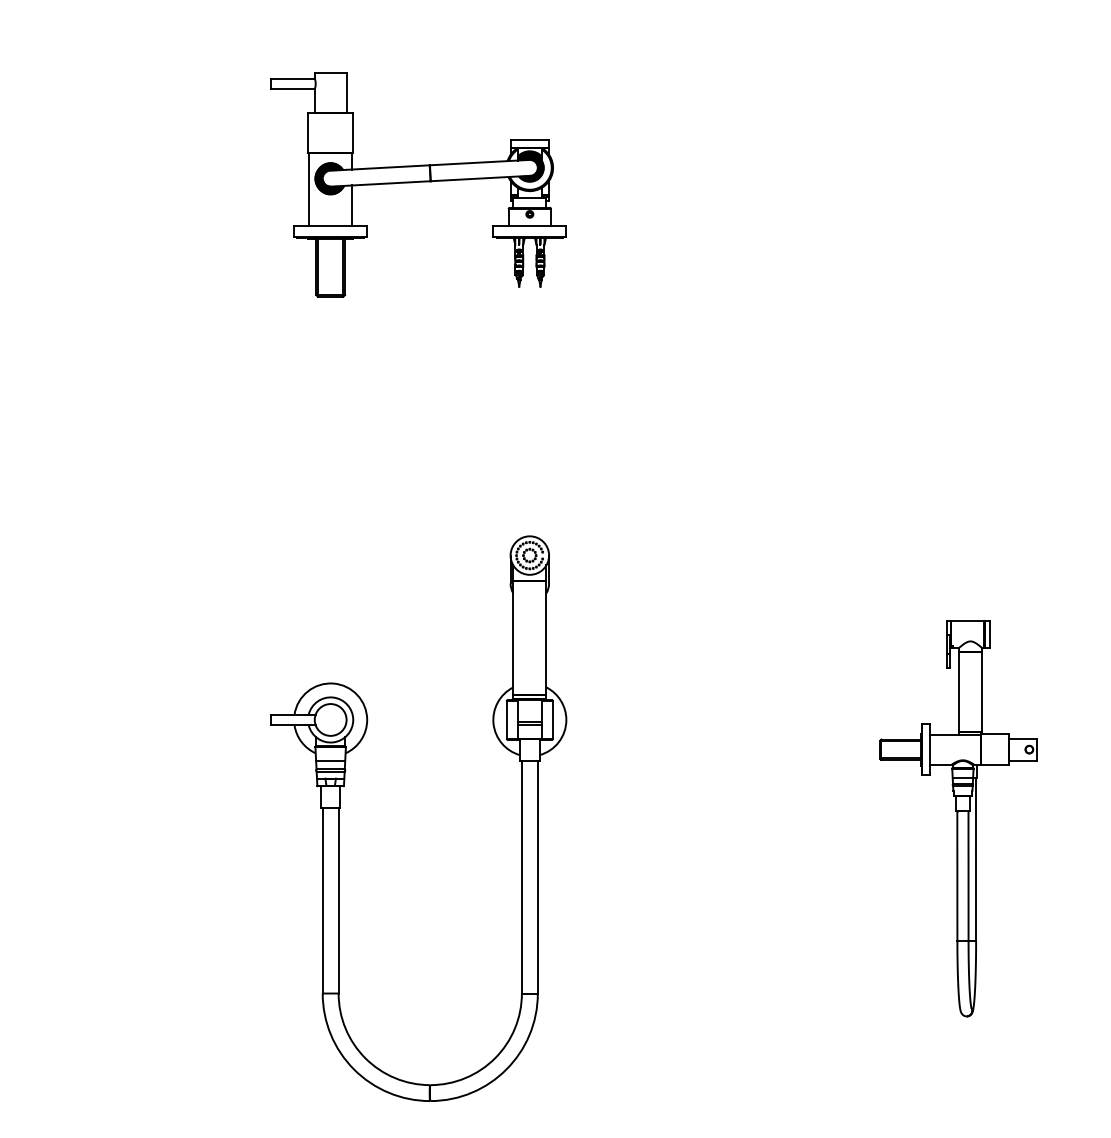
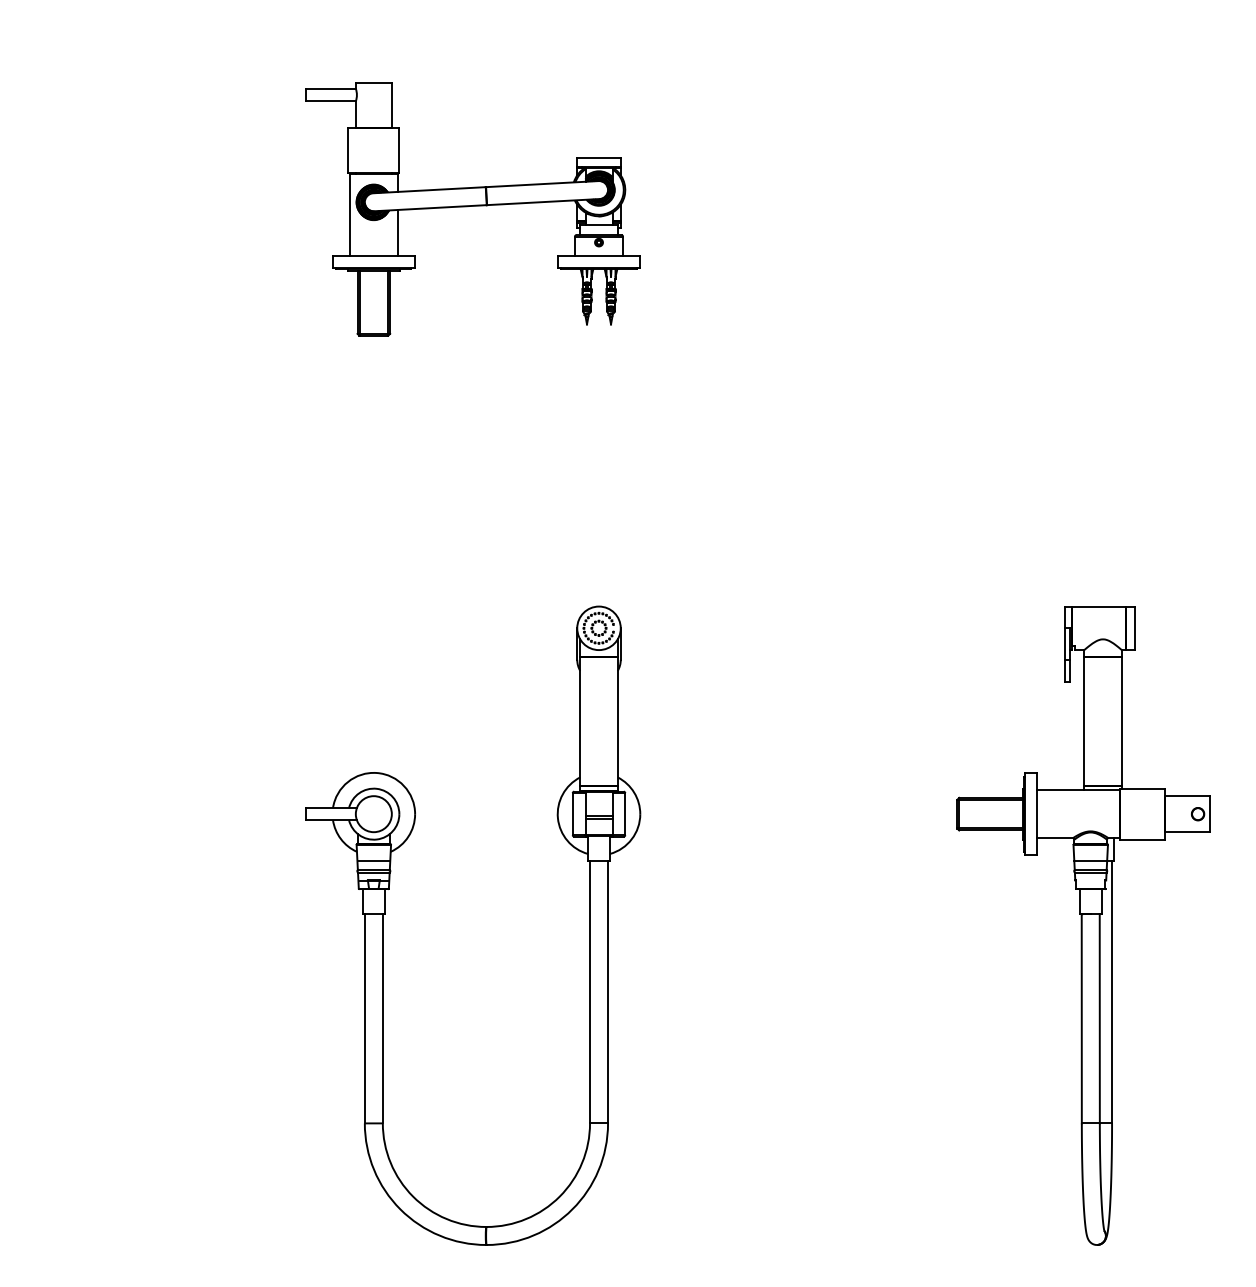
part: (958, 818) -> (1083, 925), size x1.43

